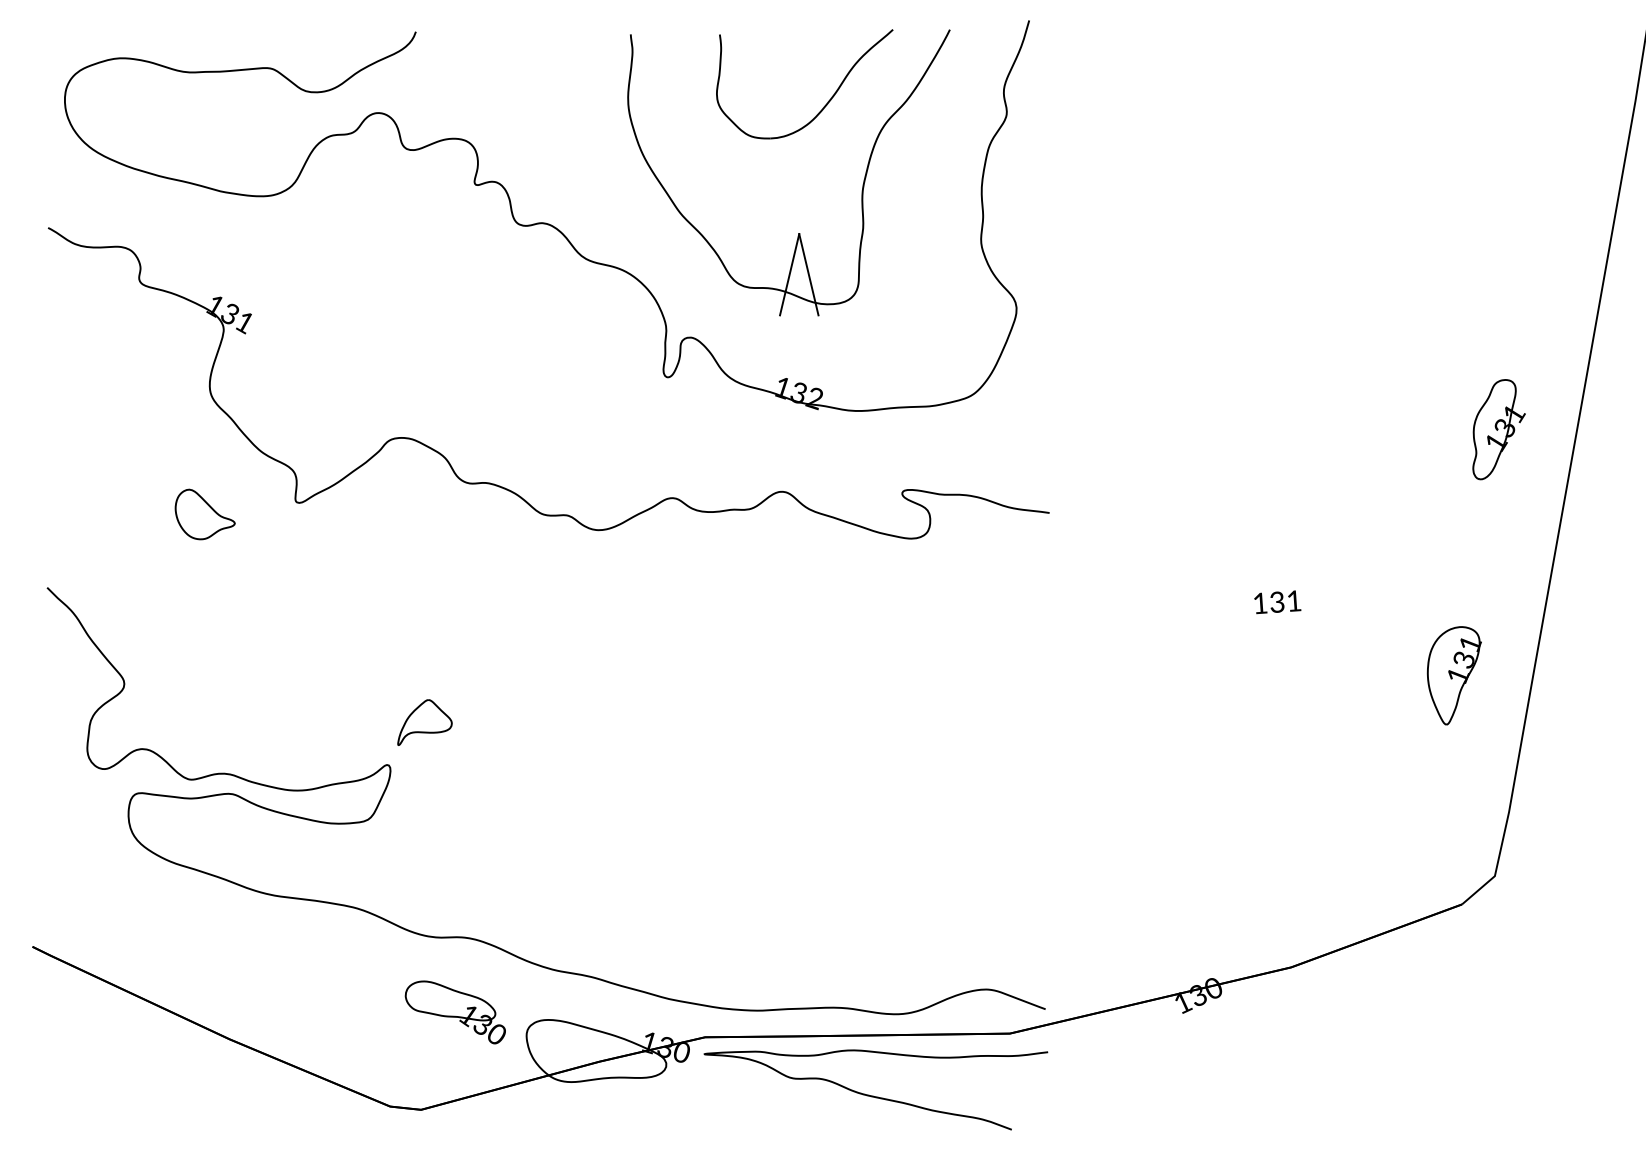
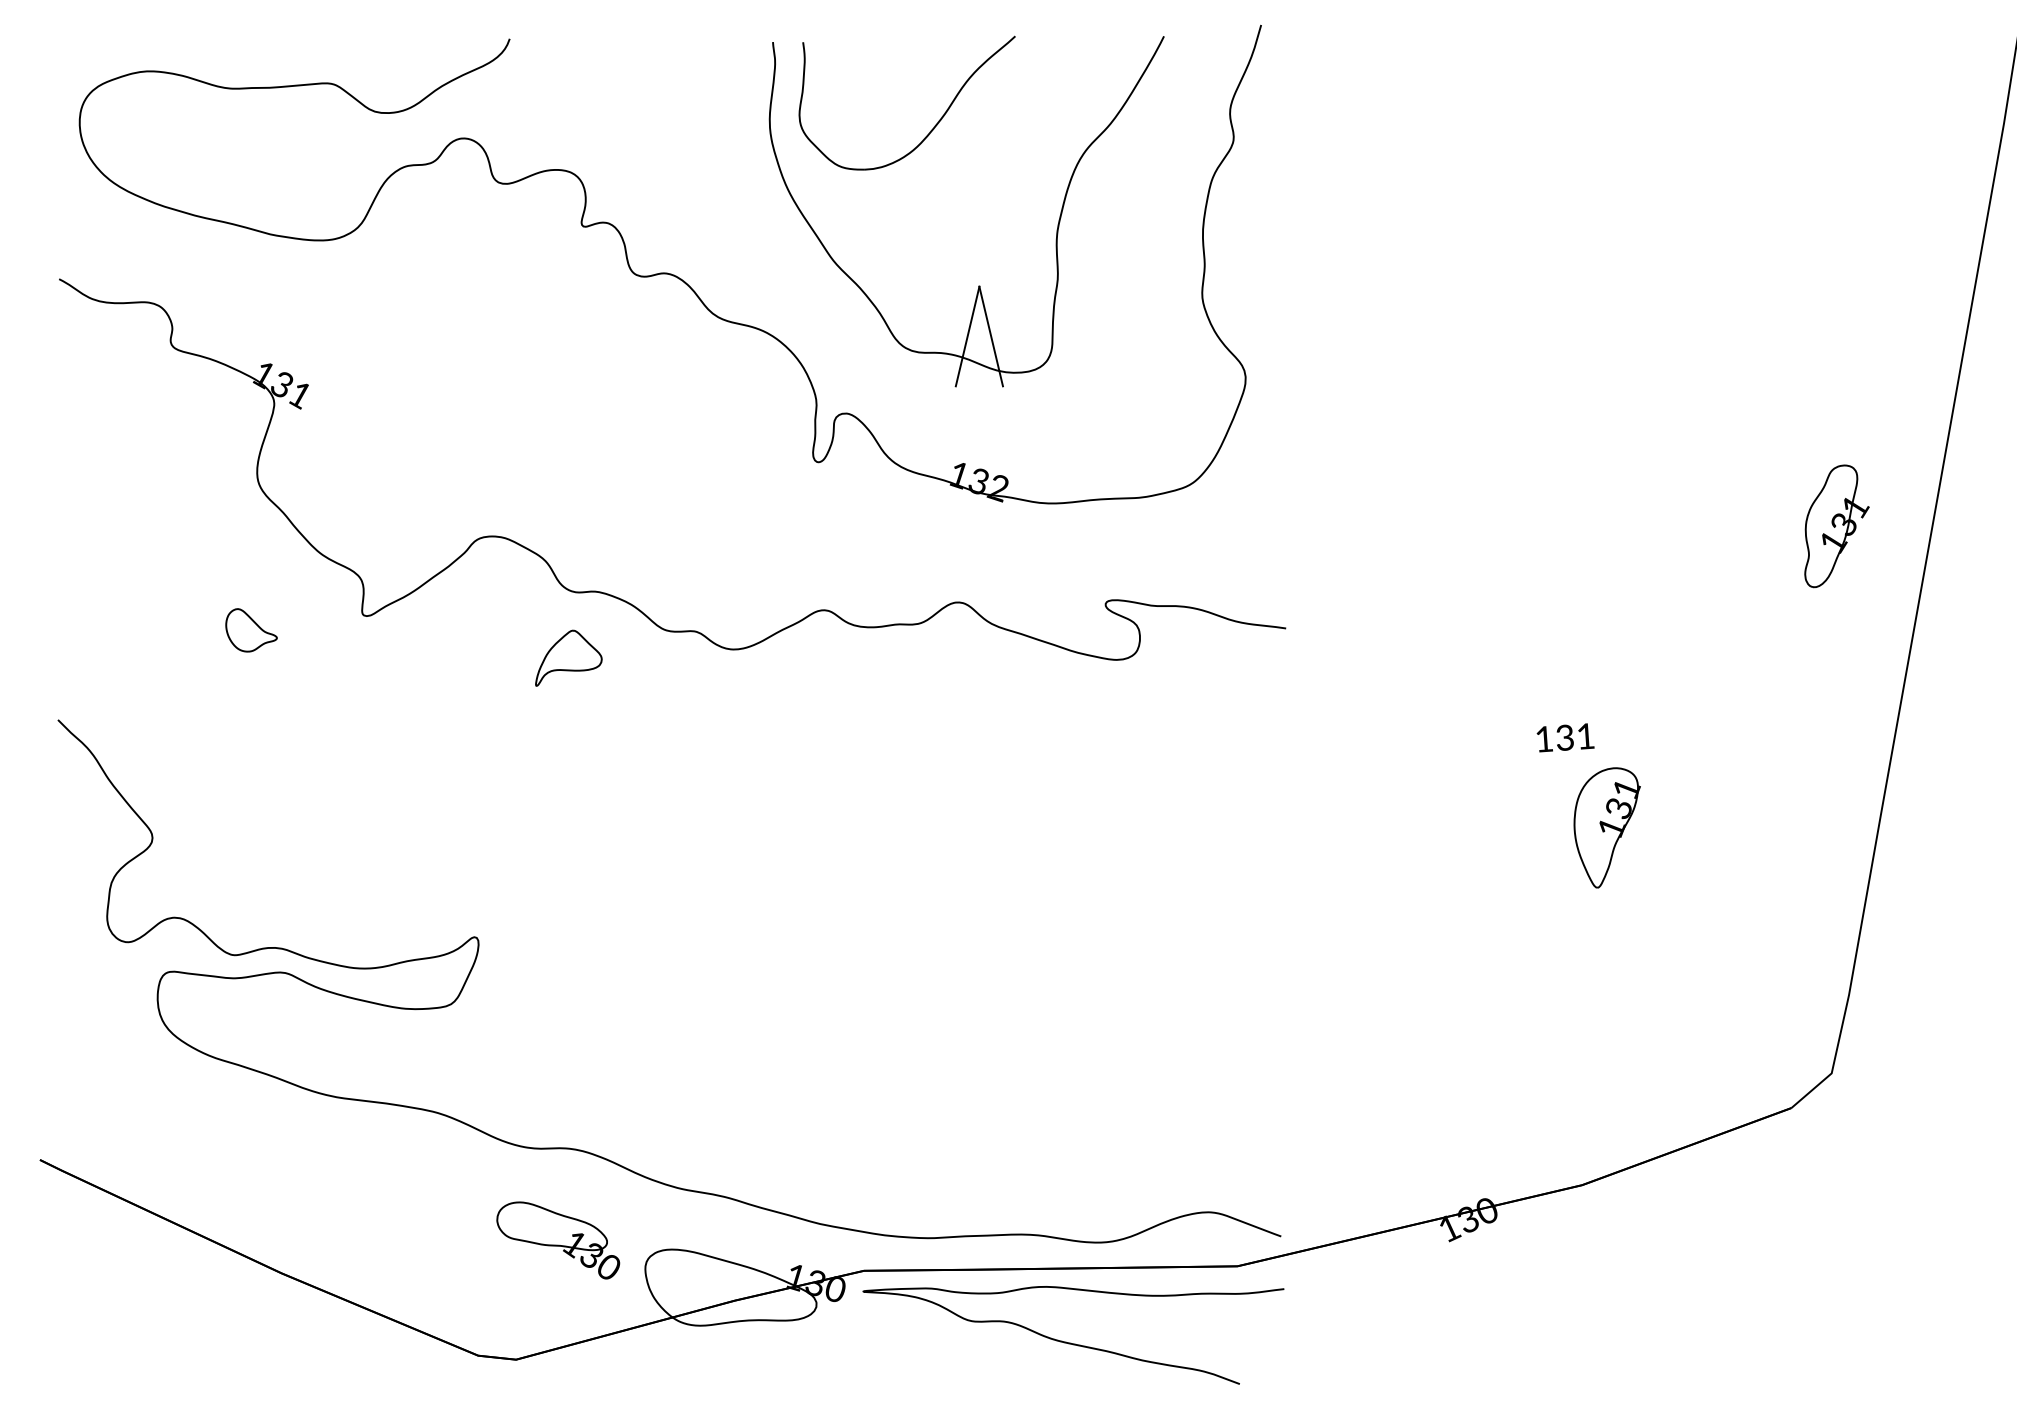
part: (827, 102) -> (934, 125), moved
part: (205, 514) -> (251, 630), size x0.7
part: (1453, 675) -> (1606, 827), moved
part: (424, 721) -> (568, 657), moved

